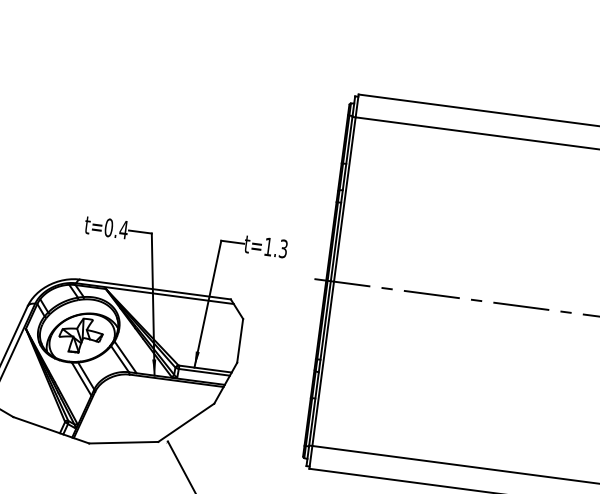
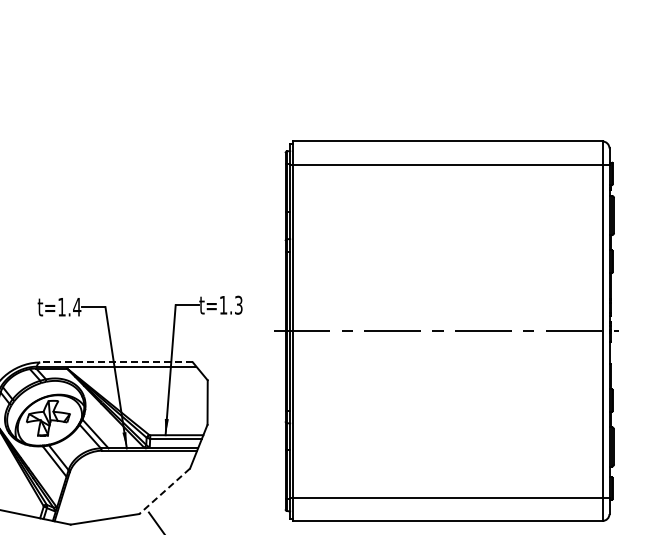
text: (108, 227) -> (61, 306), t=0.4 -> t=1.4
line: (155, 289) -> (116, 362), solid -> dashed
line: (186, 422) -> (164, 491), solid -> dashed

